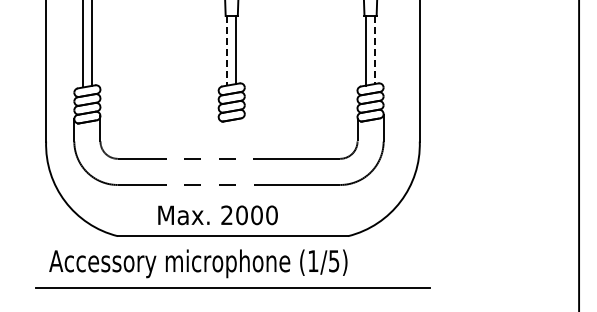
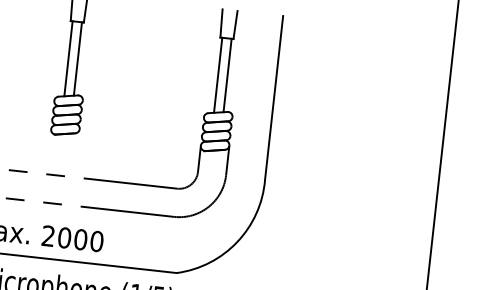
line: (227, 50) -> (68, 58), dashed -> solid
line: (374, 50) -> (227, 75), dashed -> solid

